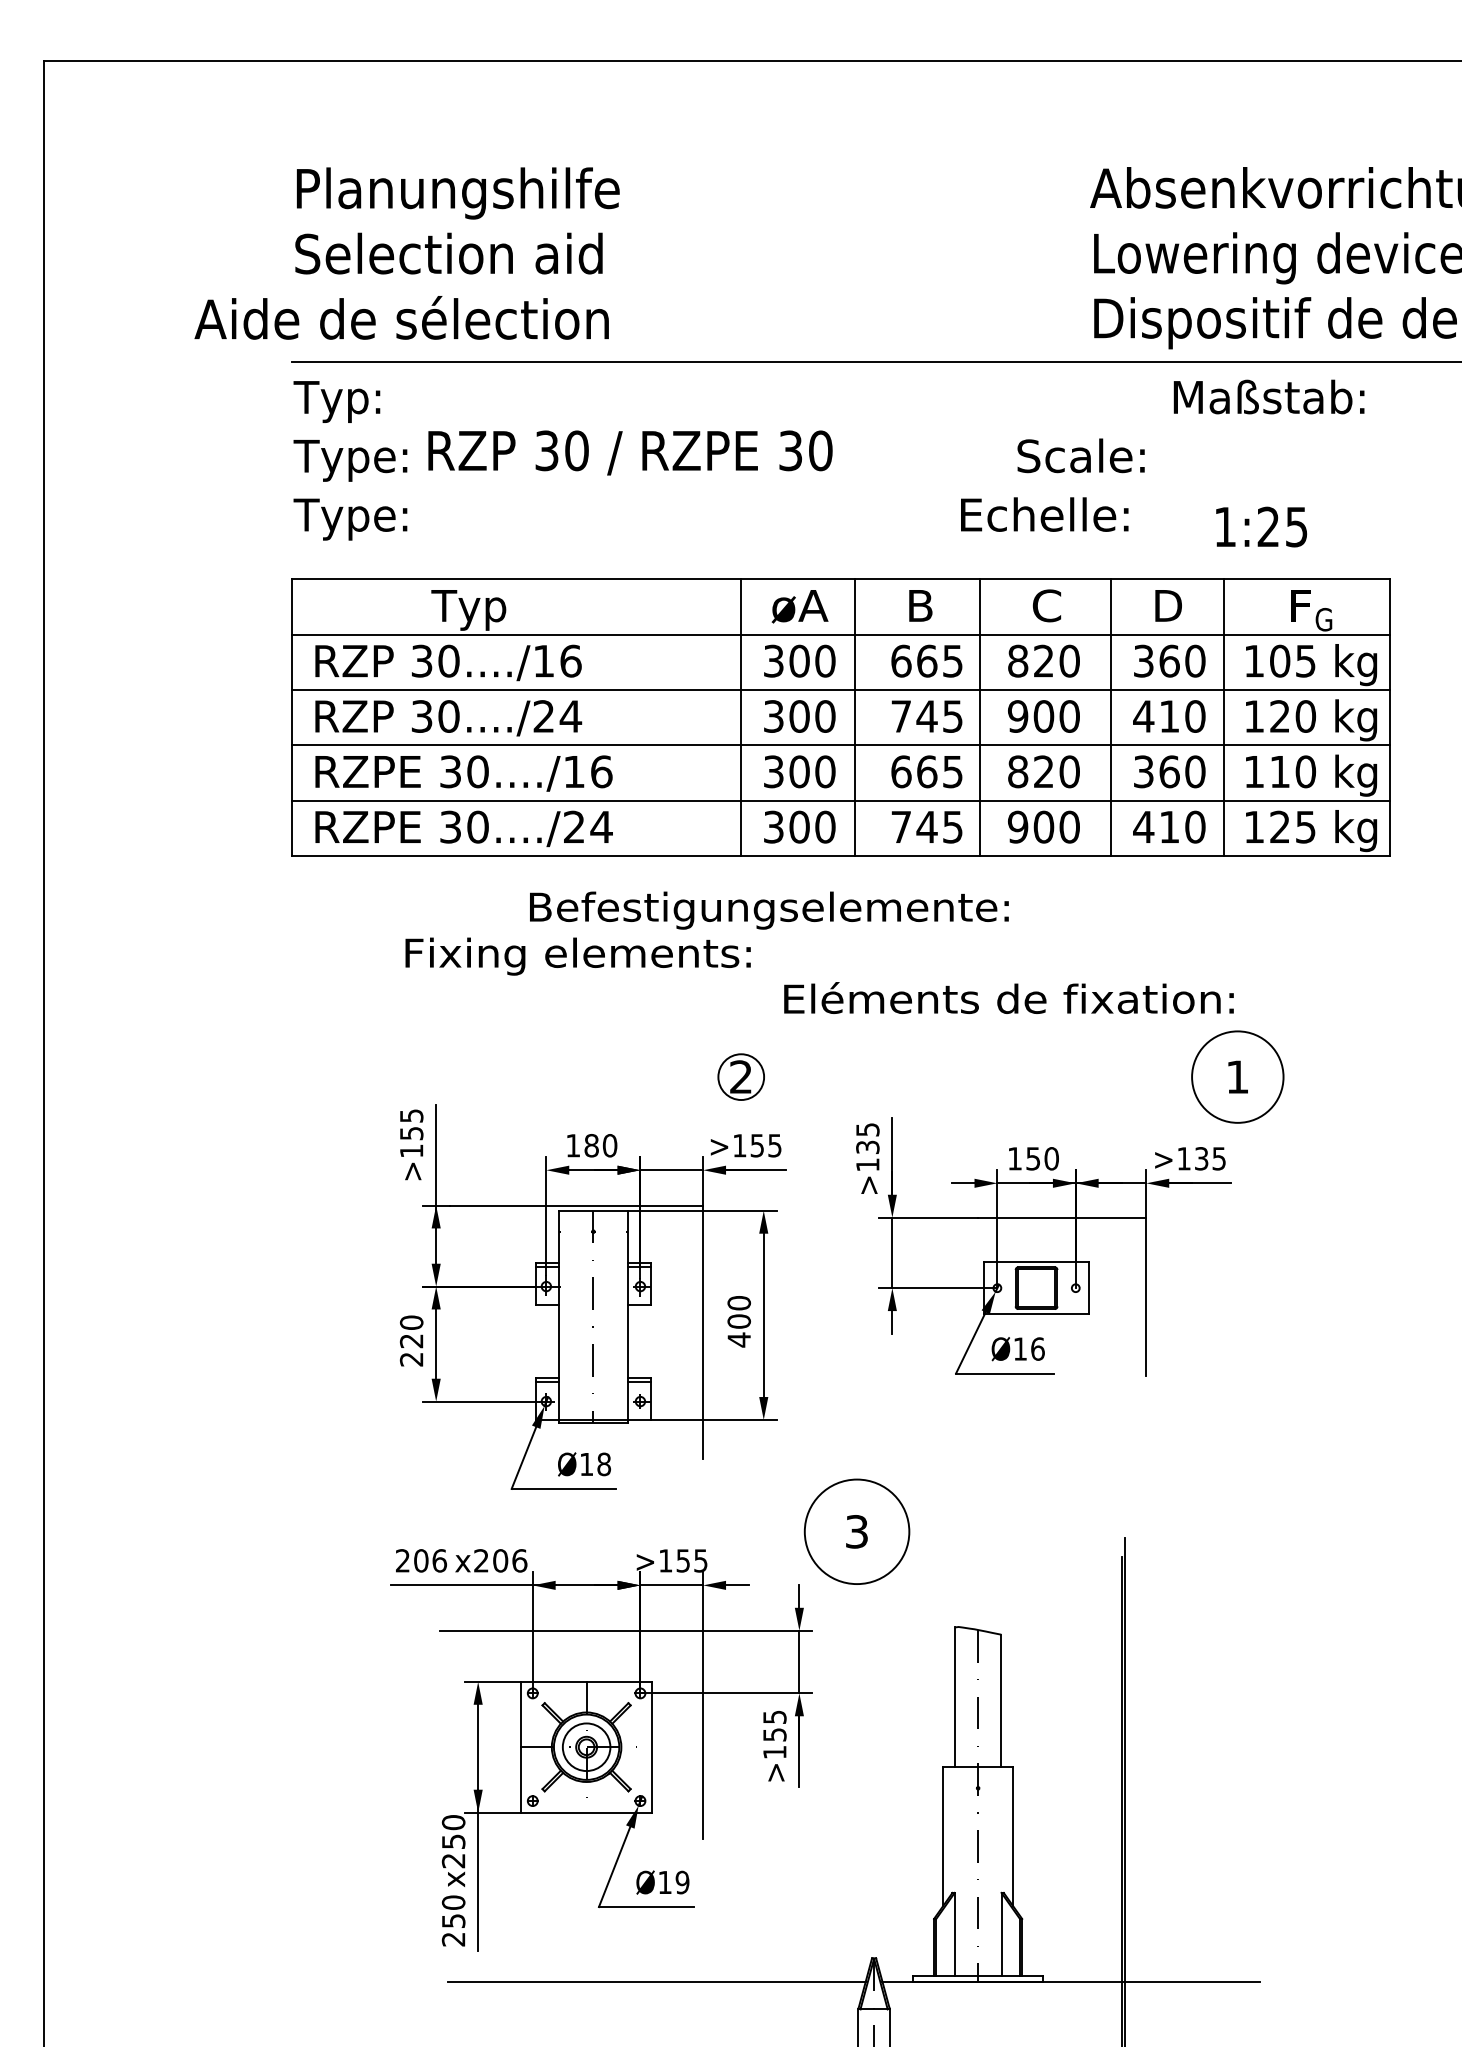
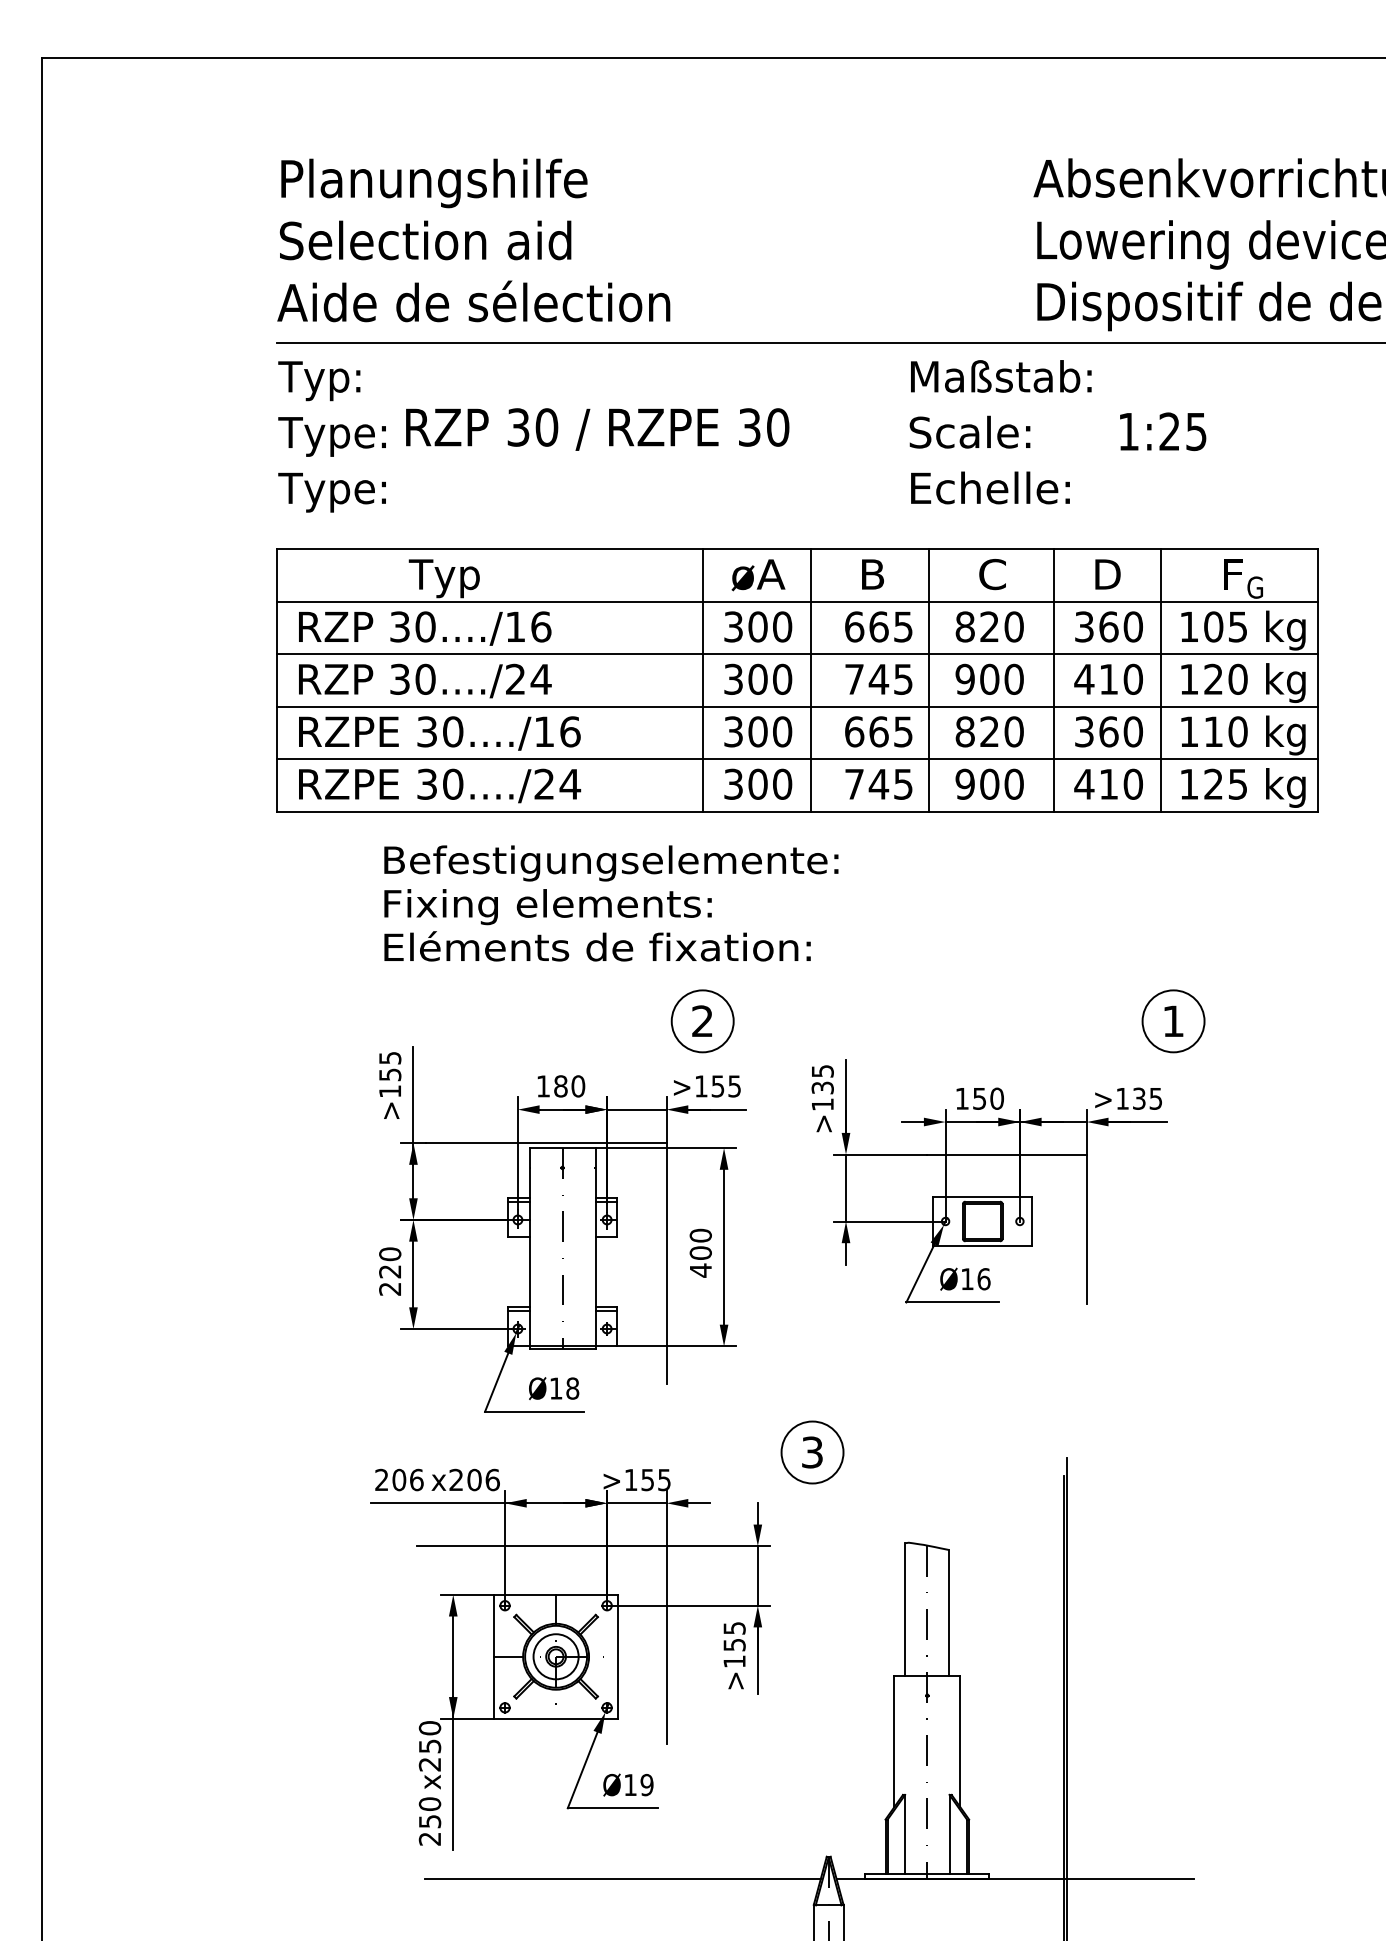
text: (401, 317) -> (473, 301), moved
text: (1269, 397) -> (1001, 376), moved
text: (1080, 455) -> (969, 431), moved
text: (1261, 526) -> (1163, 431), moved
text: (769, 910) -> (611, 863), moved
text: (1008, 998) -> (597, 946), moved
circle: (741, 1077) -> (702, 1021), size x1.43
circle: (1237, 1077) -> (1173, 1021), size x0.71
circle: (857, 1531) -> (812, 1452), size x0.62

